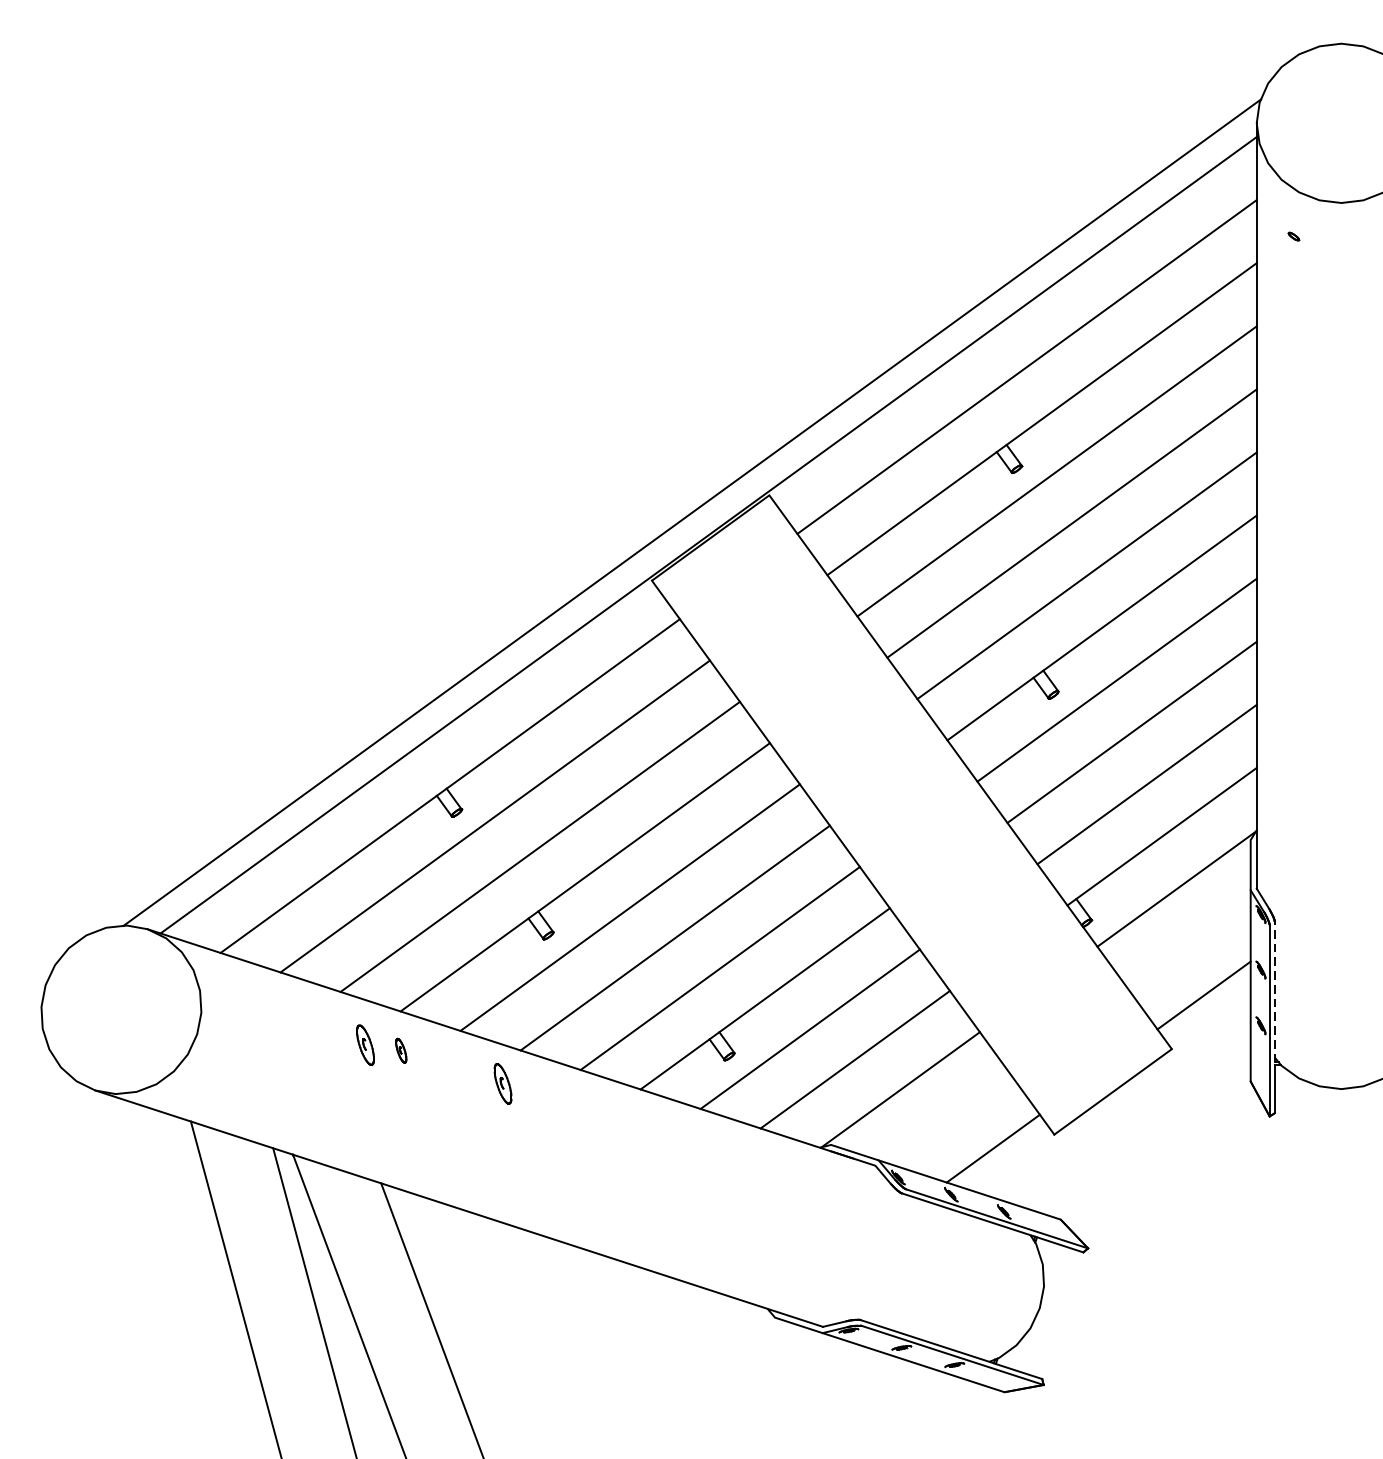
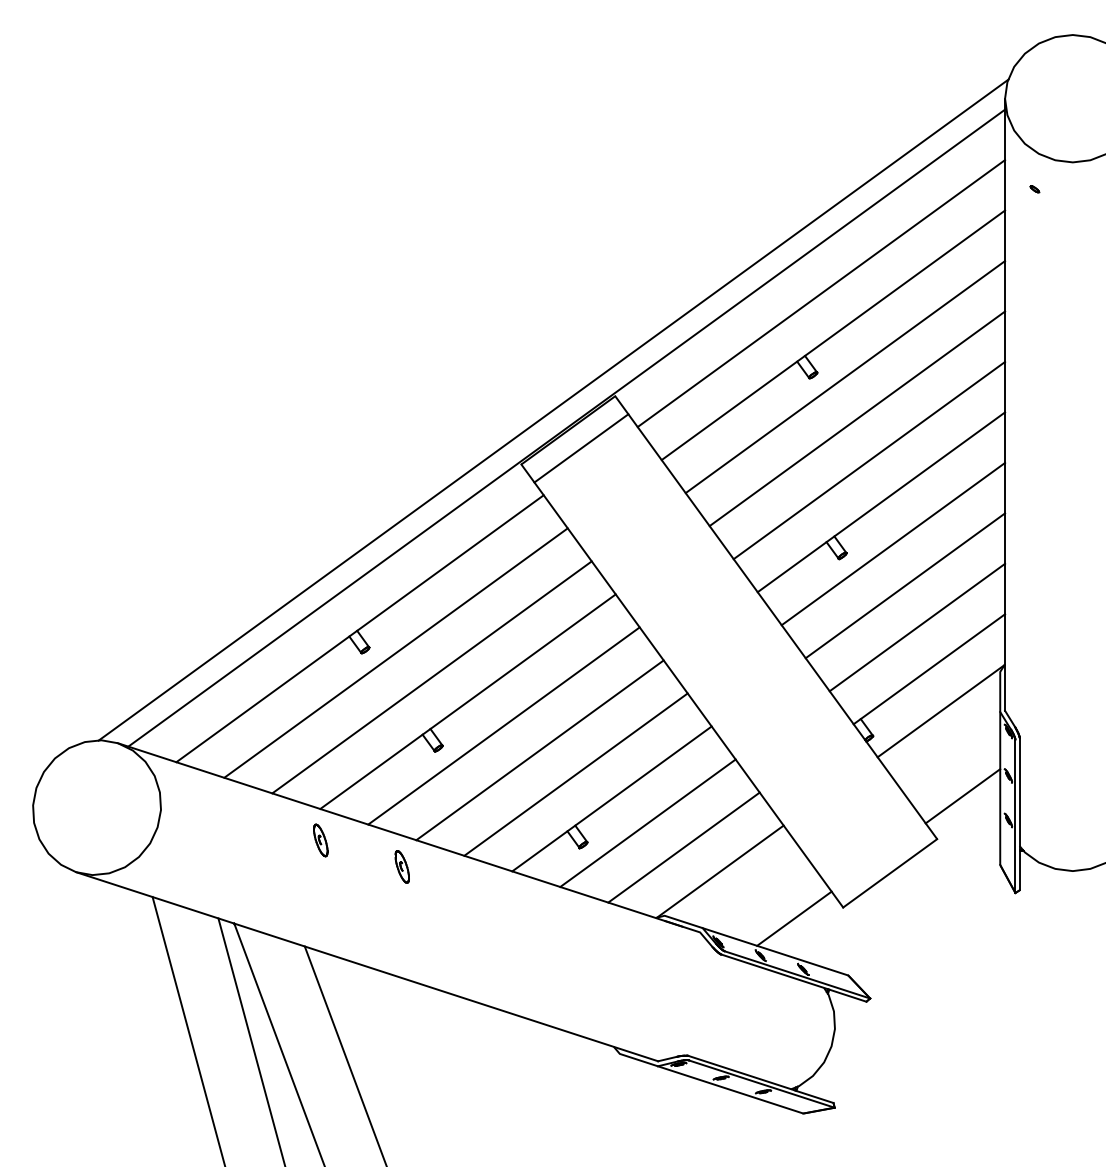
line: (727, 560) -> (581, 448), added
line: (1274, 992) -> (1019, 793), dashed -> solid
part: (364, 1044) -> (291, 835), removed
part: (400, 1050) -> (320, 840), size x1.67

